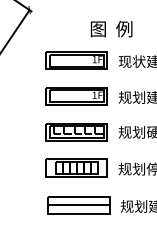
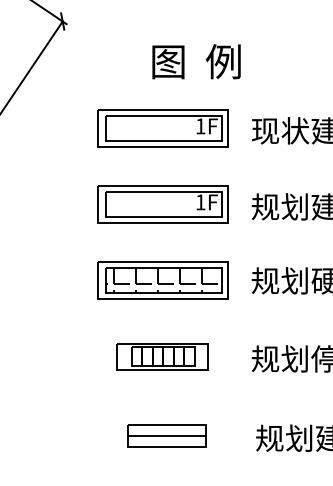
text: (111, 29) -> (196, 62), moved
part: (76, 167) -> (162, 355), size x0.7
part: (78, 205) -> (166, 436), size x0.6

